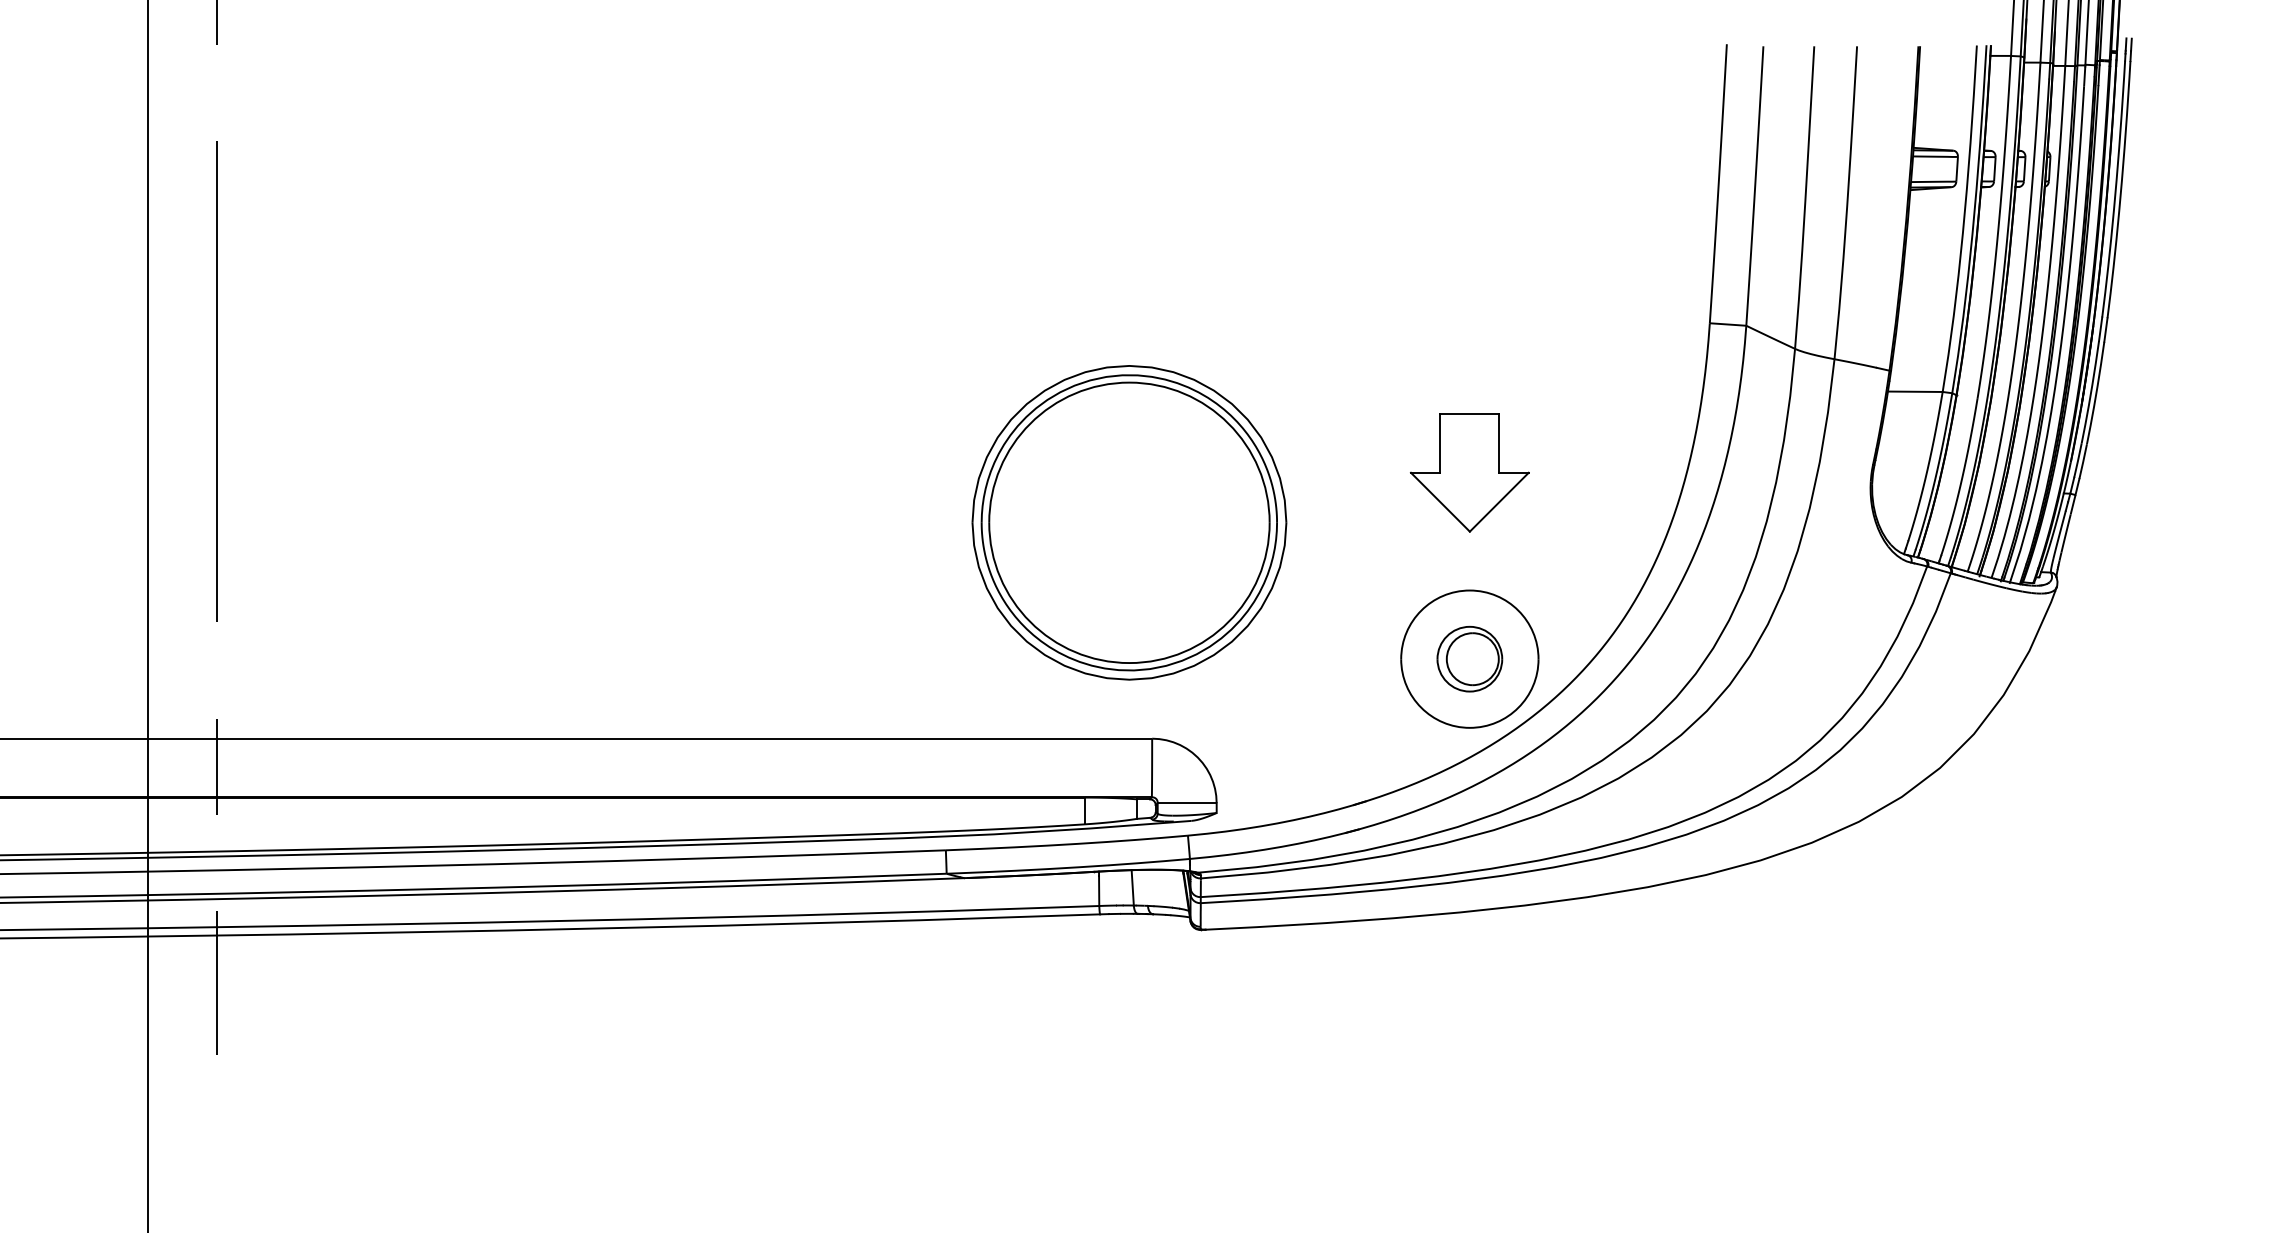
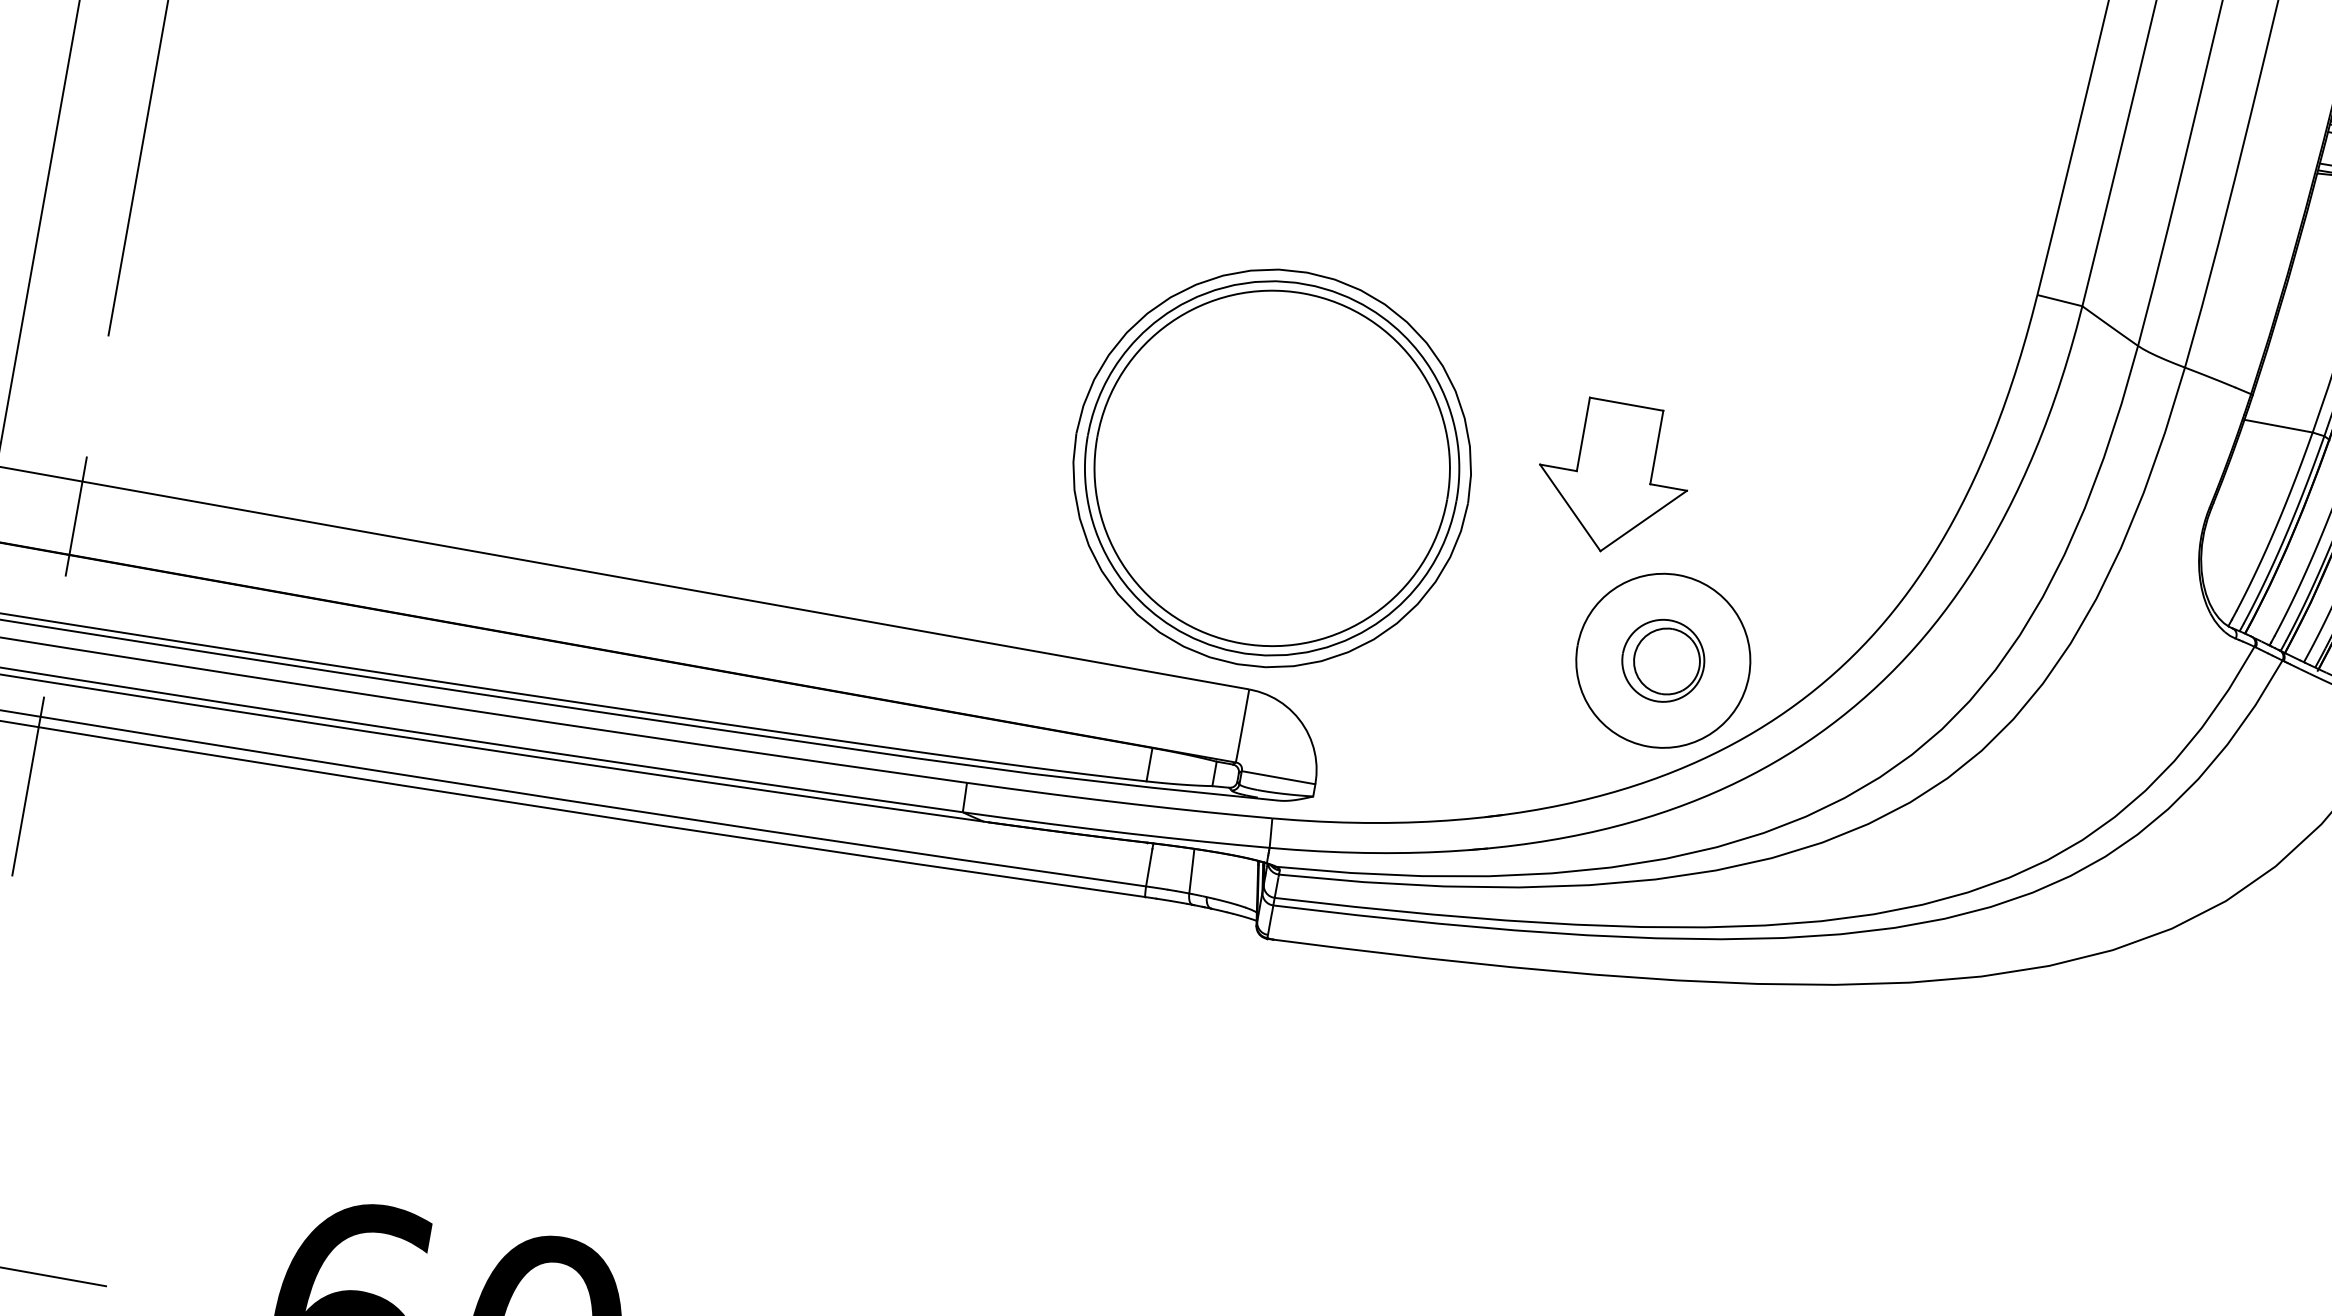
part: (1469, 472) -> (1613, 477), moved
part: (1129, 522) -> (1272, 468), moved

